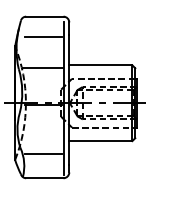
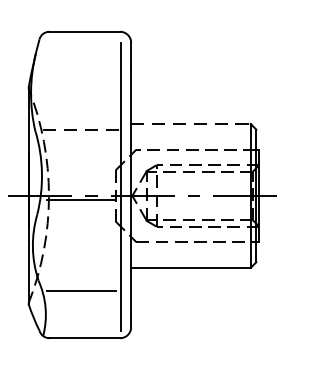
line: (42, 36) -> (80, 69), removed
line: (100, 65) -> (190, 124), solid -> dashed
line: (43, 68) -> (82, 130), solid -> dashed

